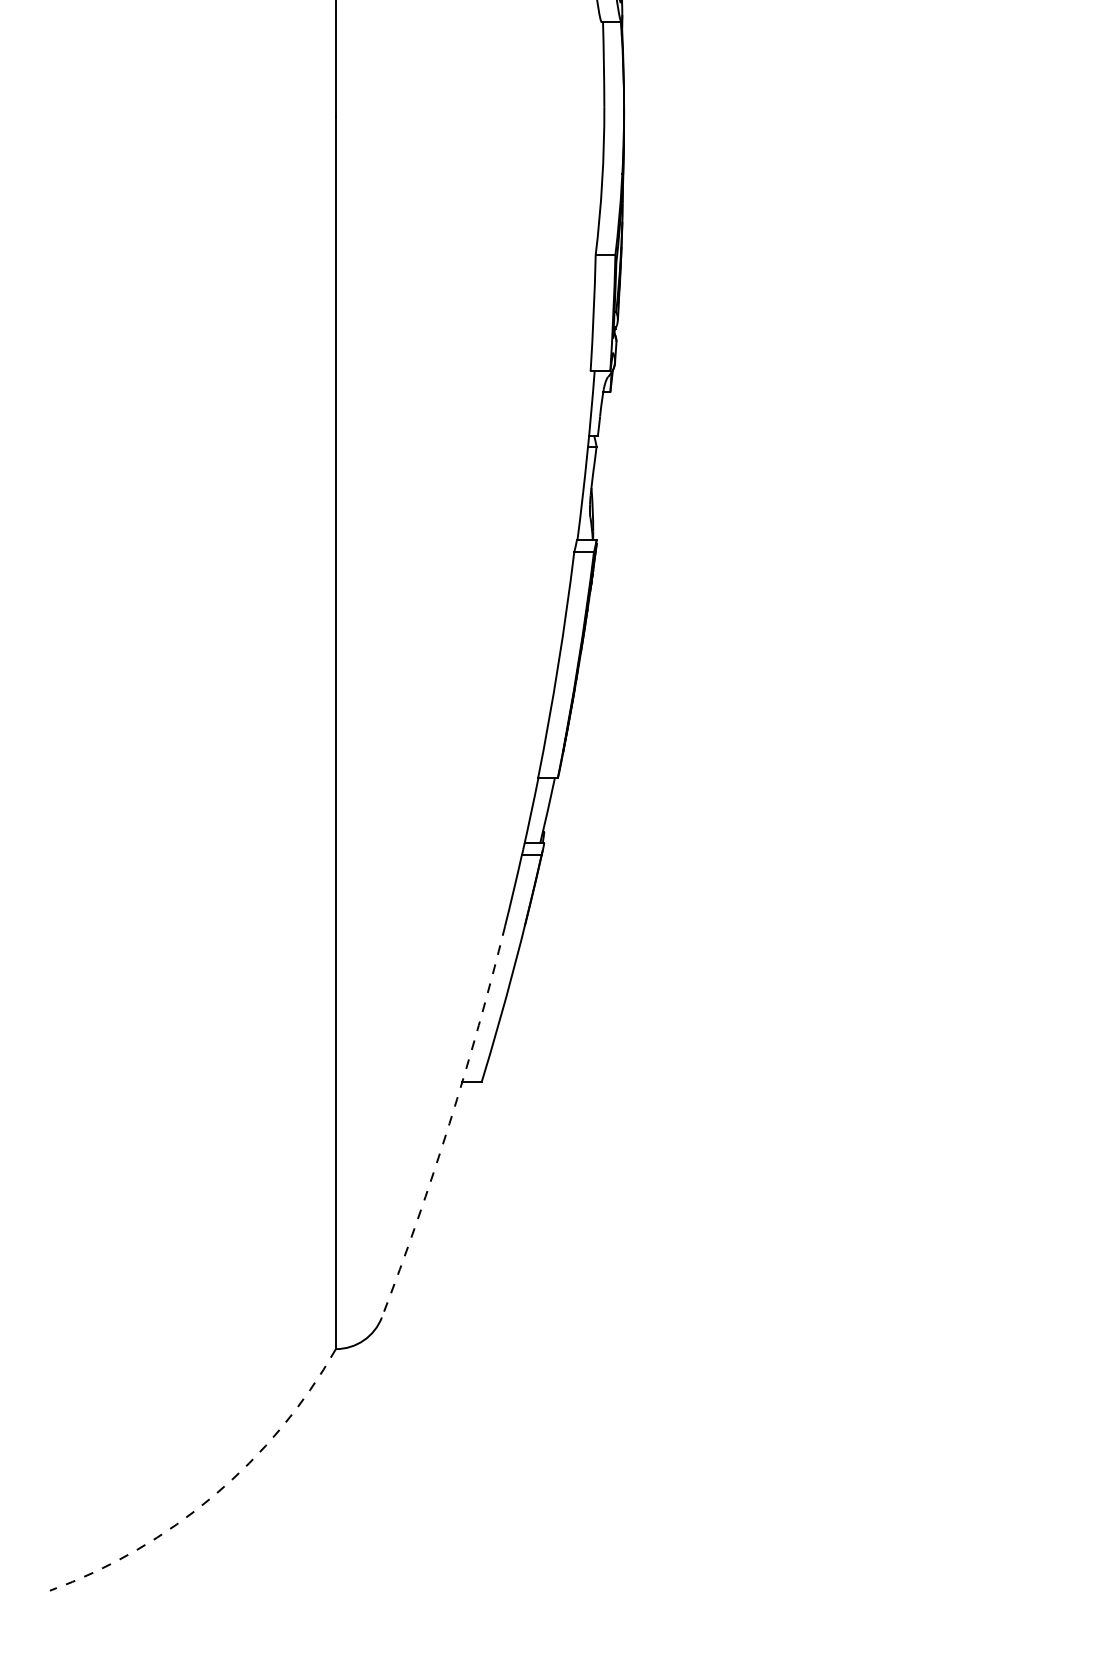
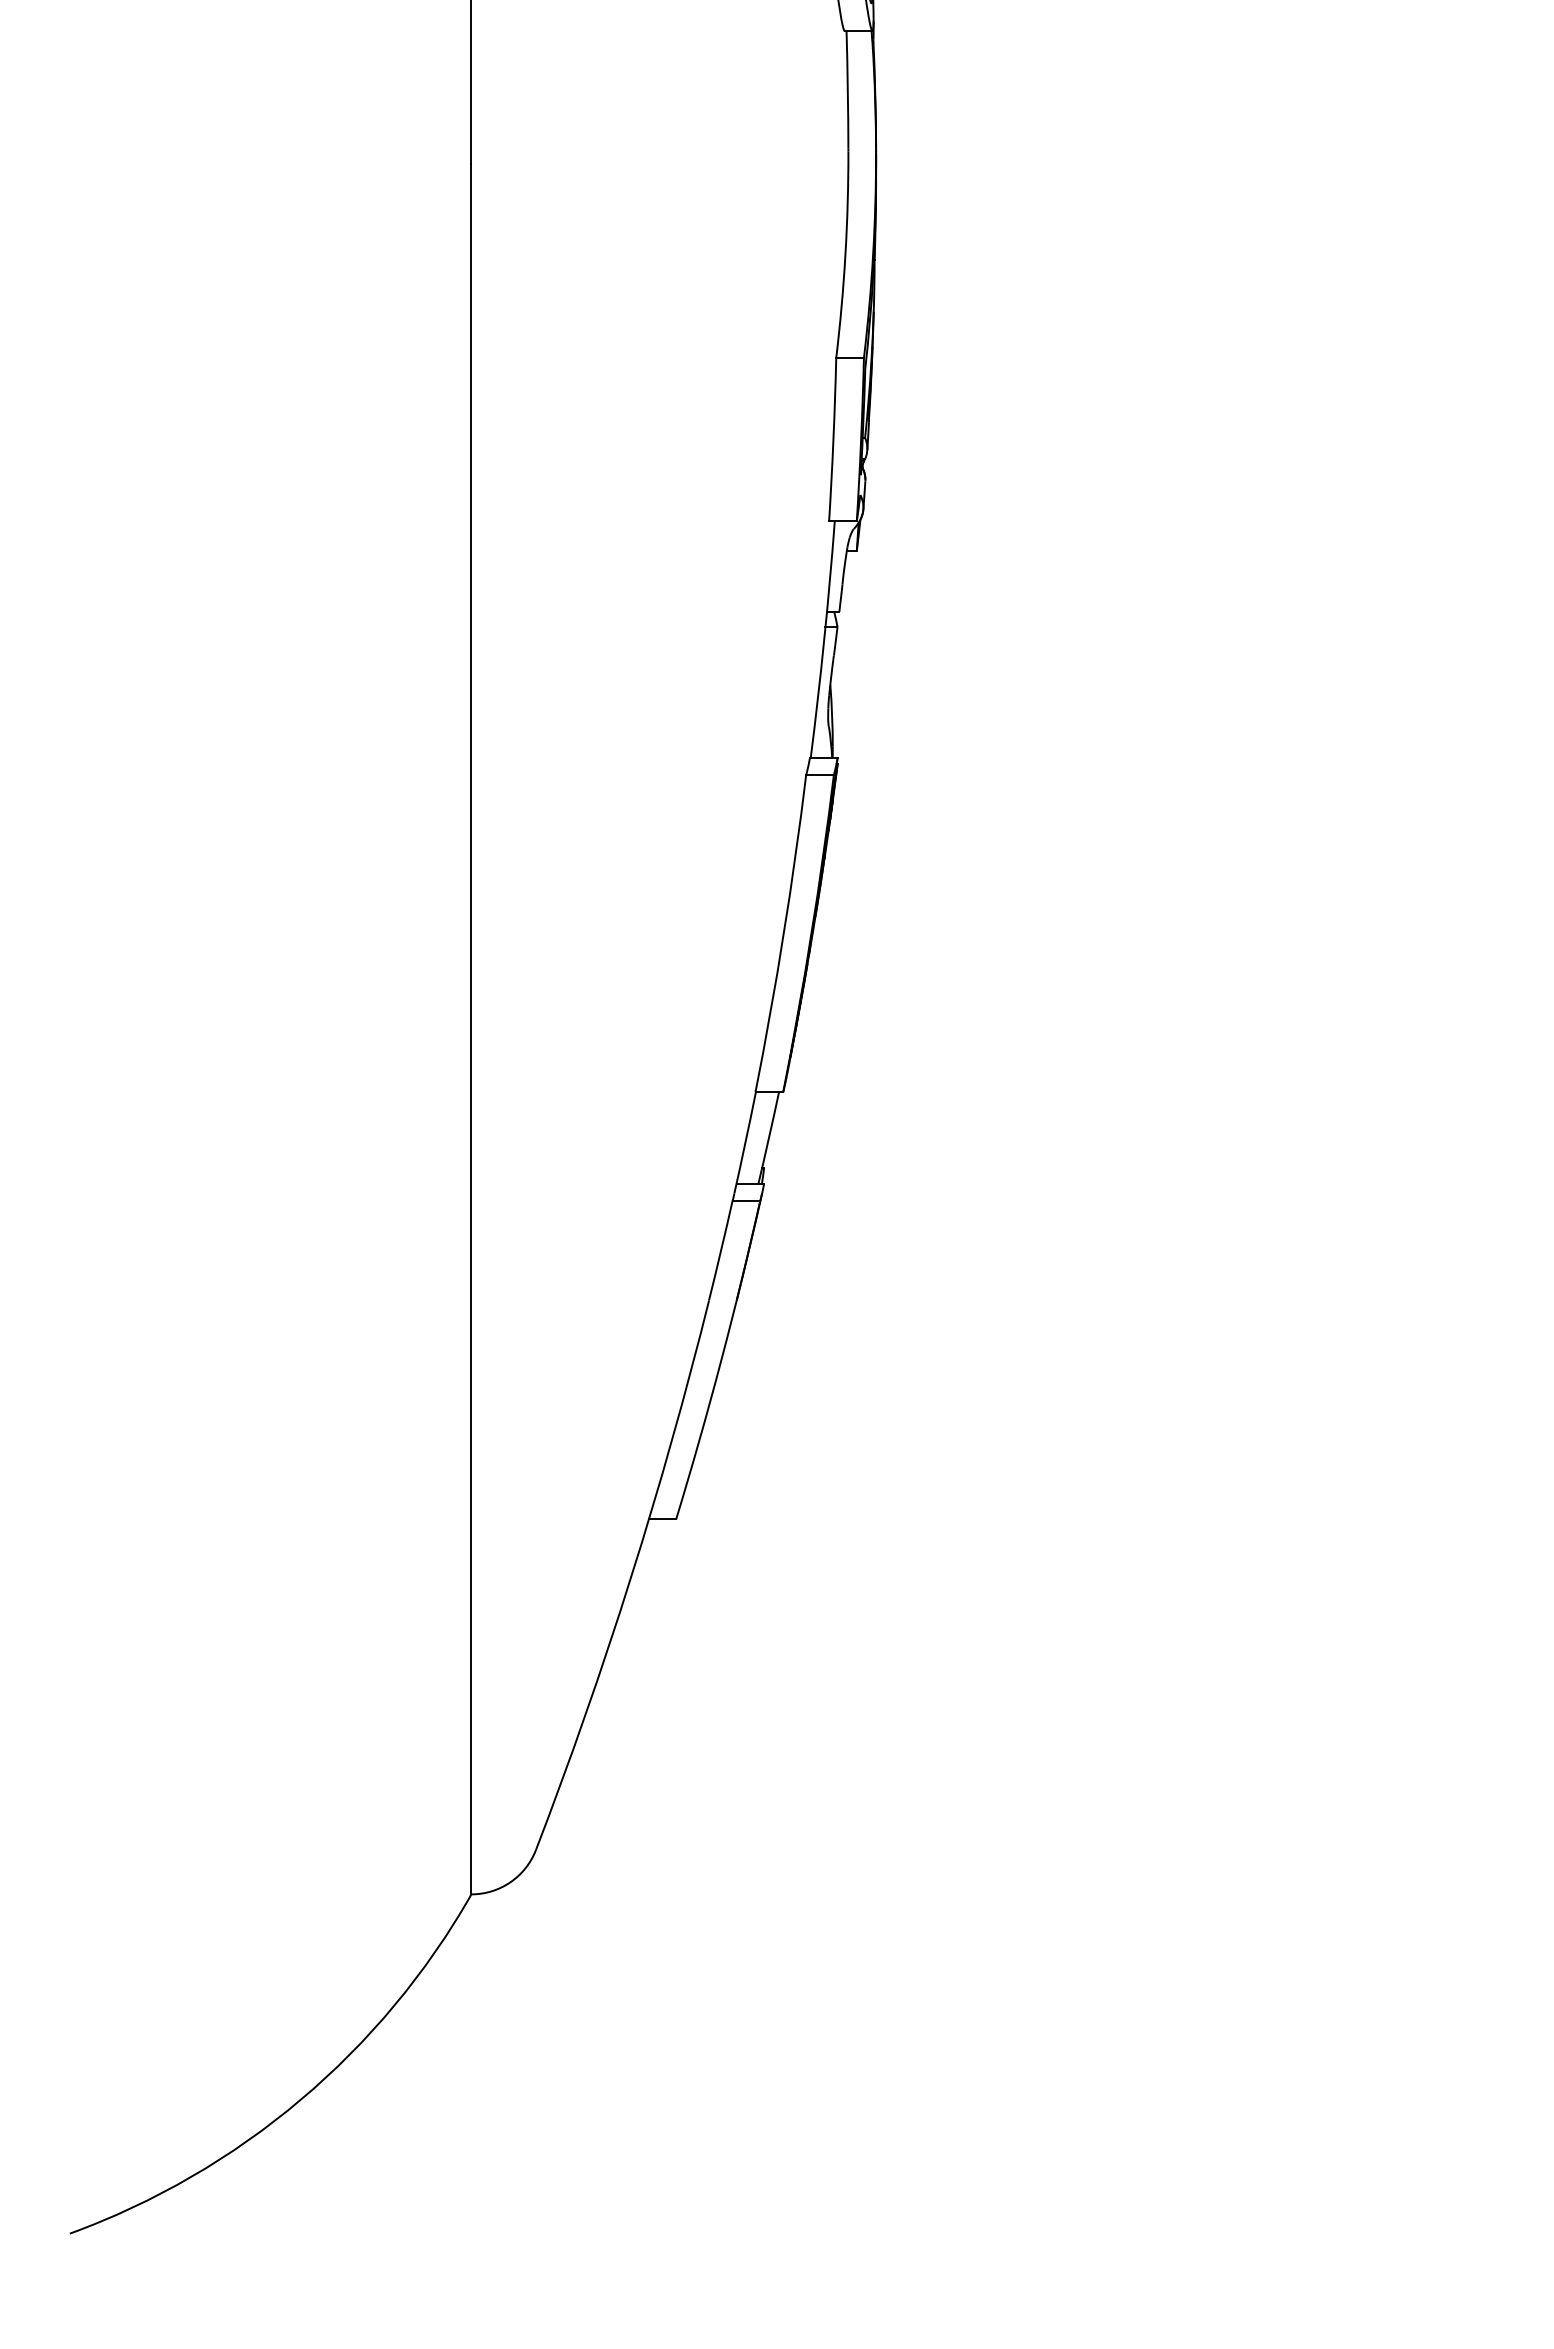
arc: (449, 1123) -> (630, 1577), dashed -> solid
arc: (214, 1495) -> (300, 2099), dashed -> solid

